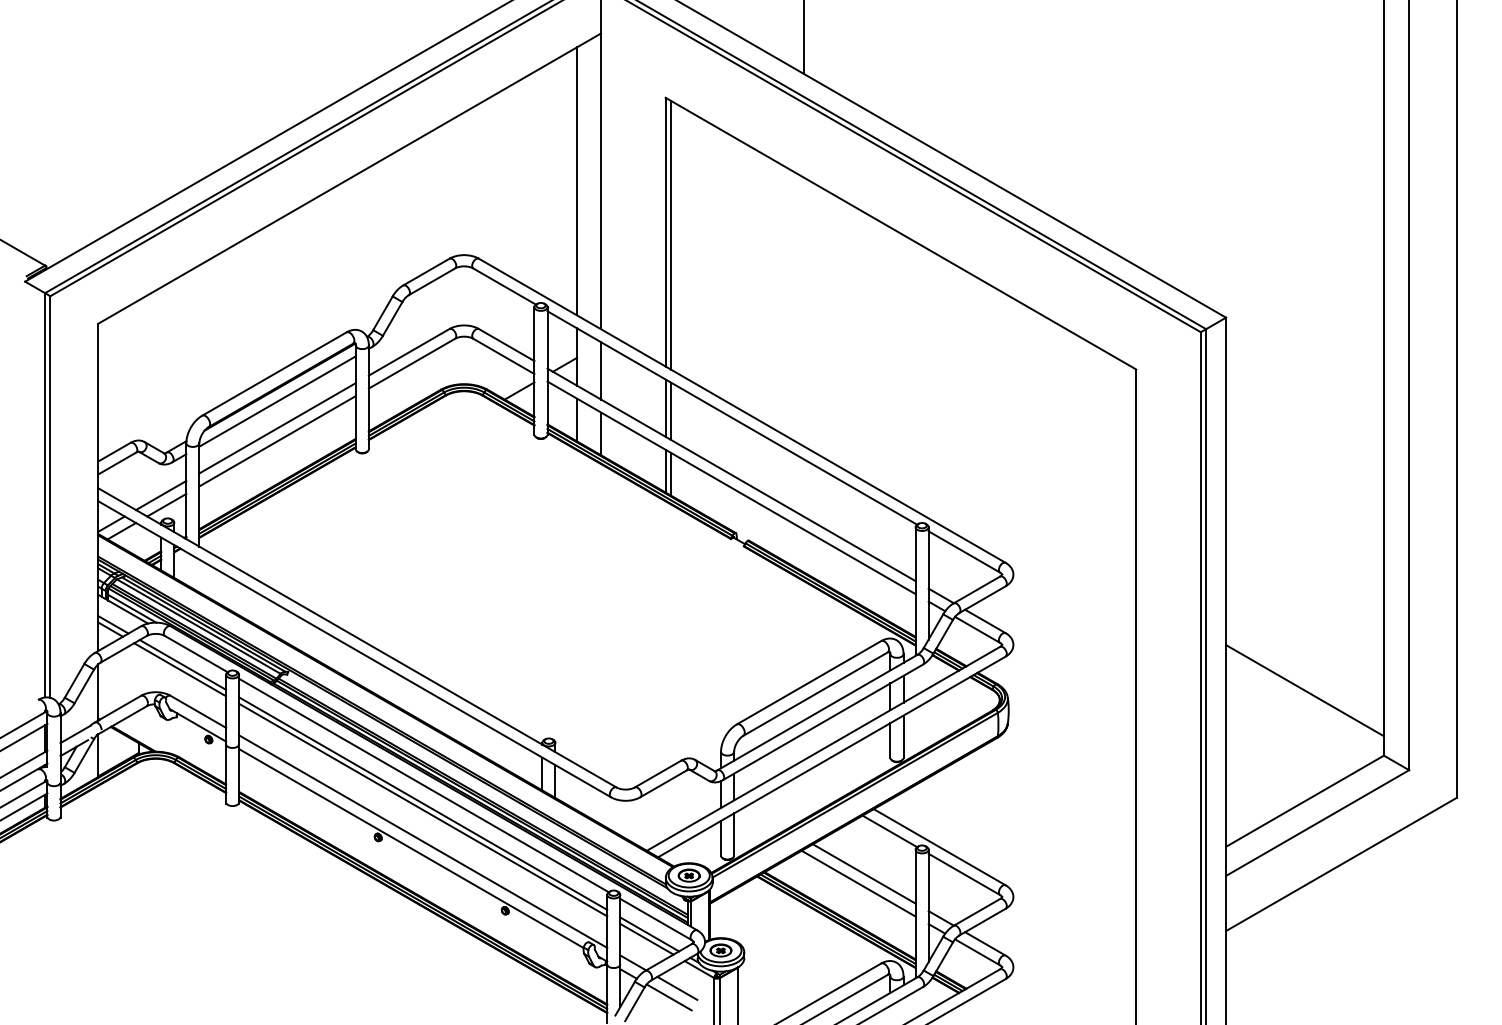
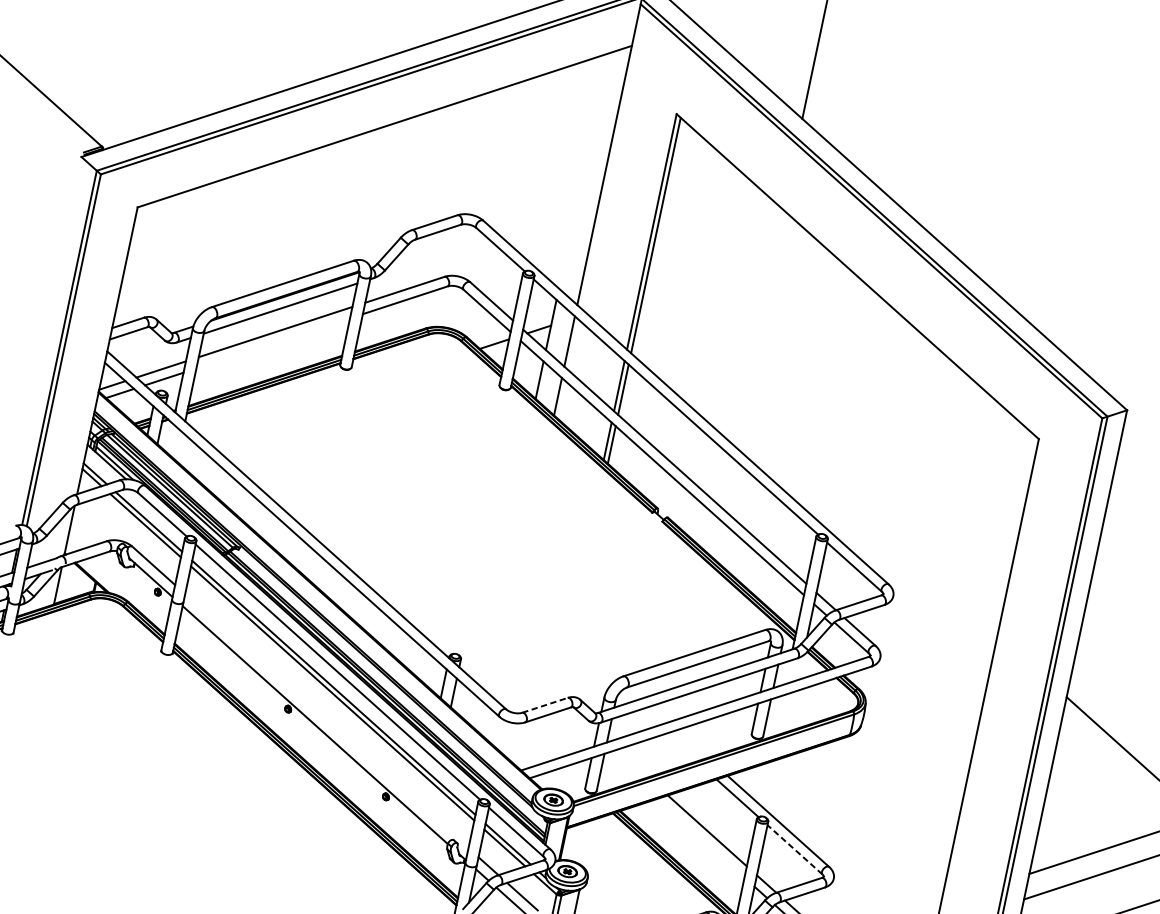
line: (577, 181) -> (583, 171), removed
line: (277, 441) -> (273, 343), removed
line: (657, 774) -> (544, 705), solid -> dashed
line: (423, 841) -> (327, 721), removed
line: (963, 874) -> (794, 849), solid -> dashed
line: (858, 883) -> (700, 838), removed

